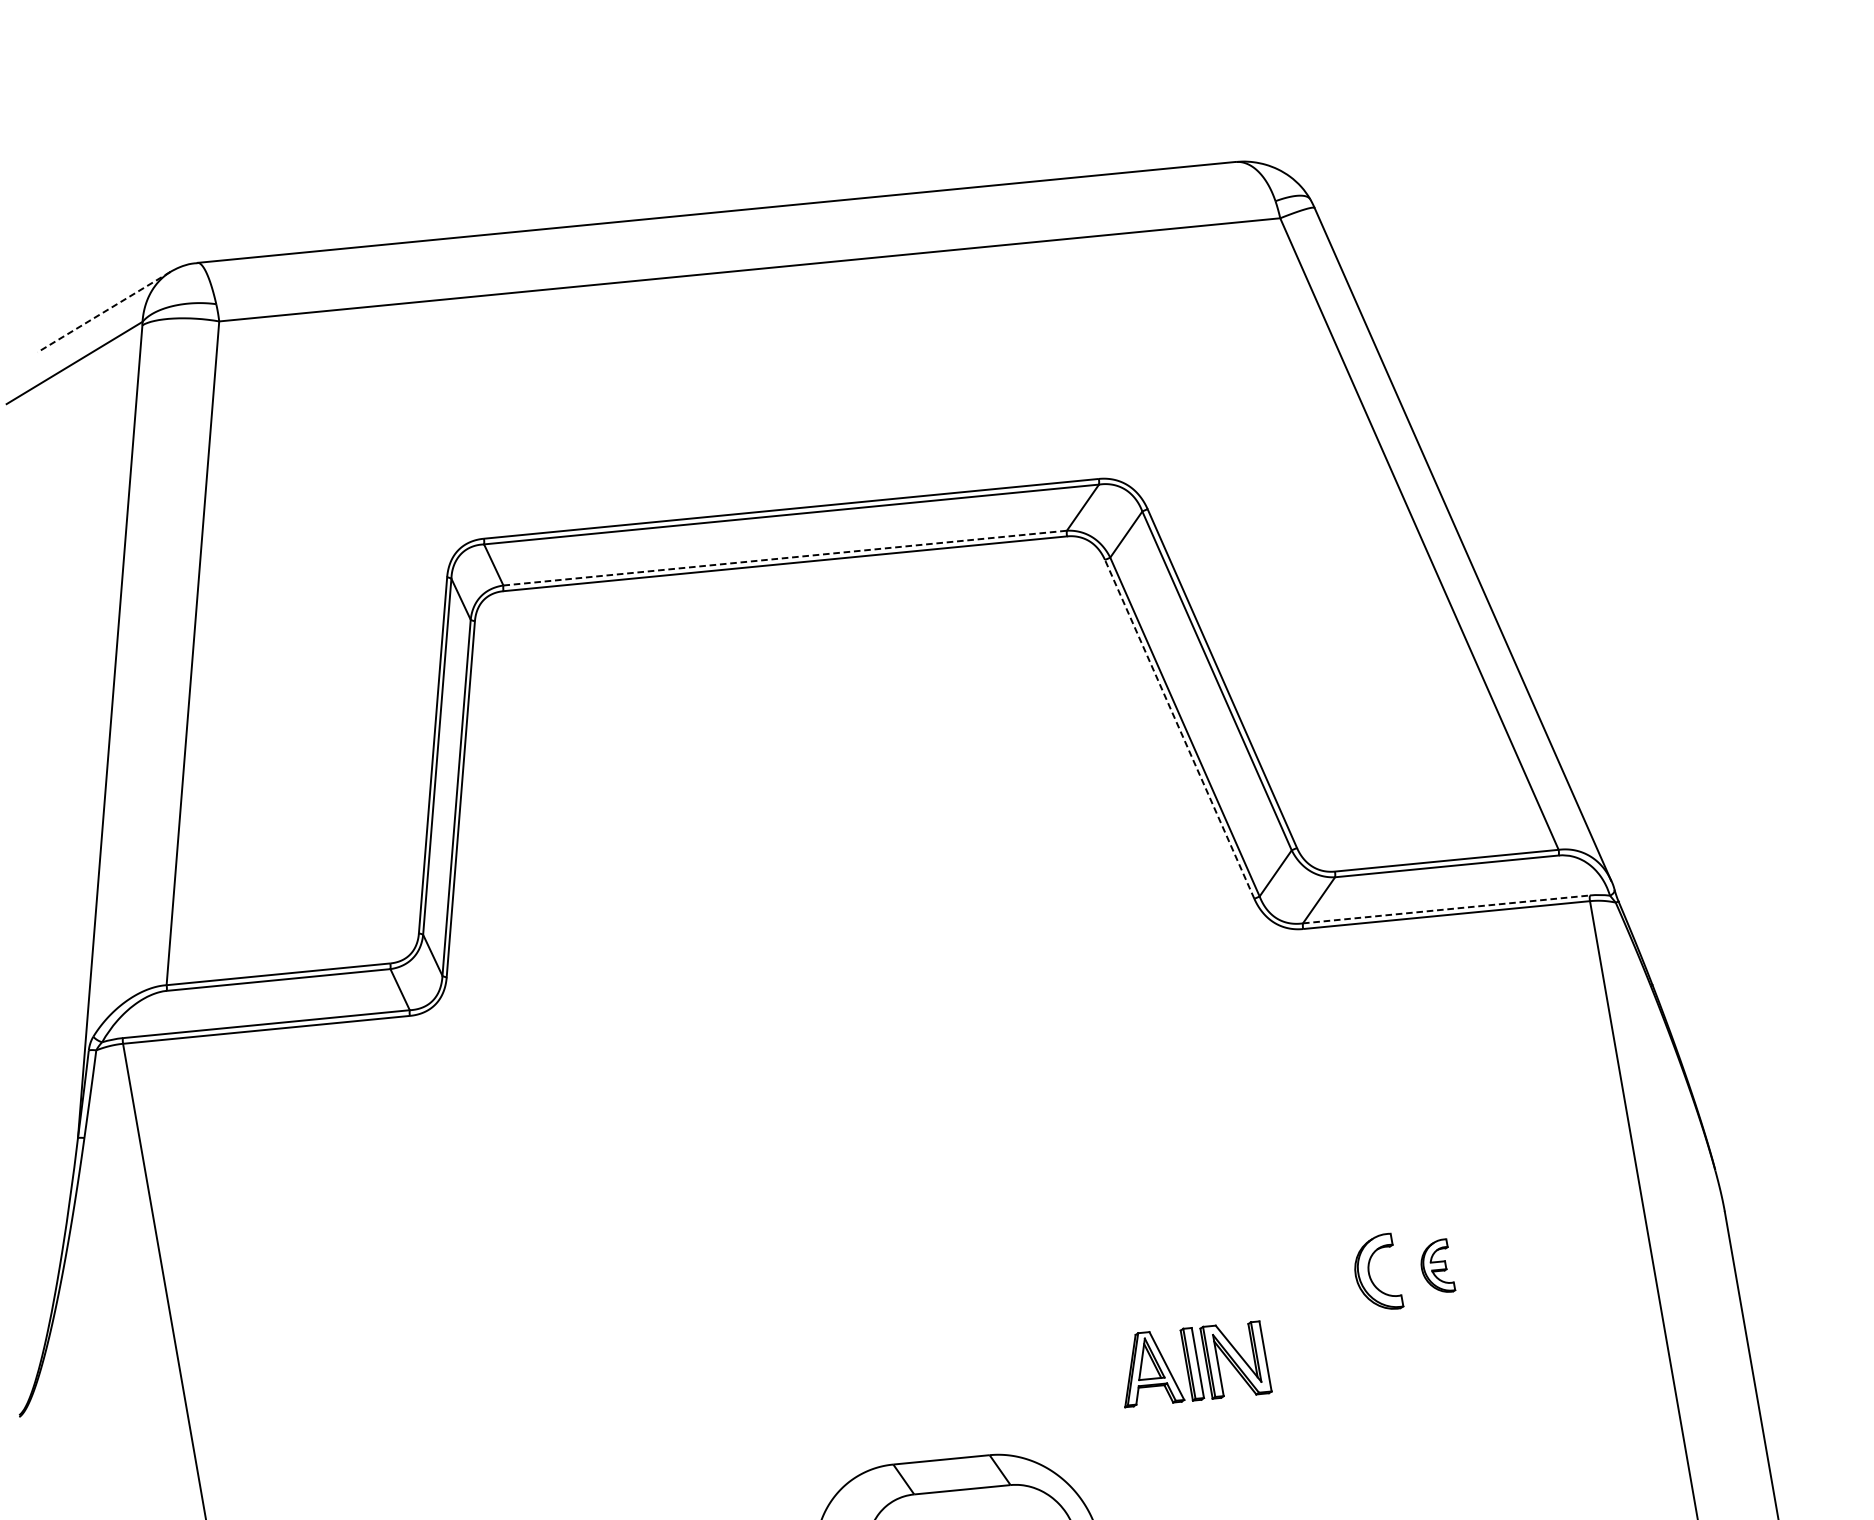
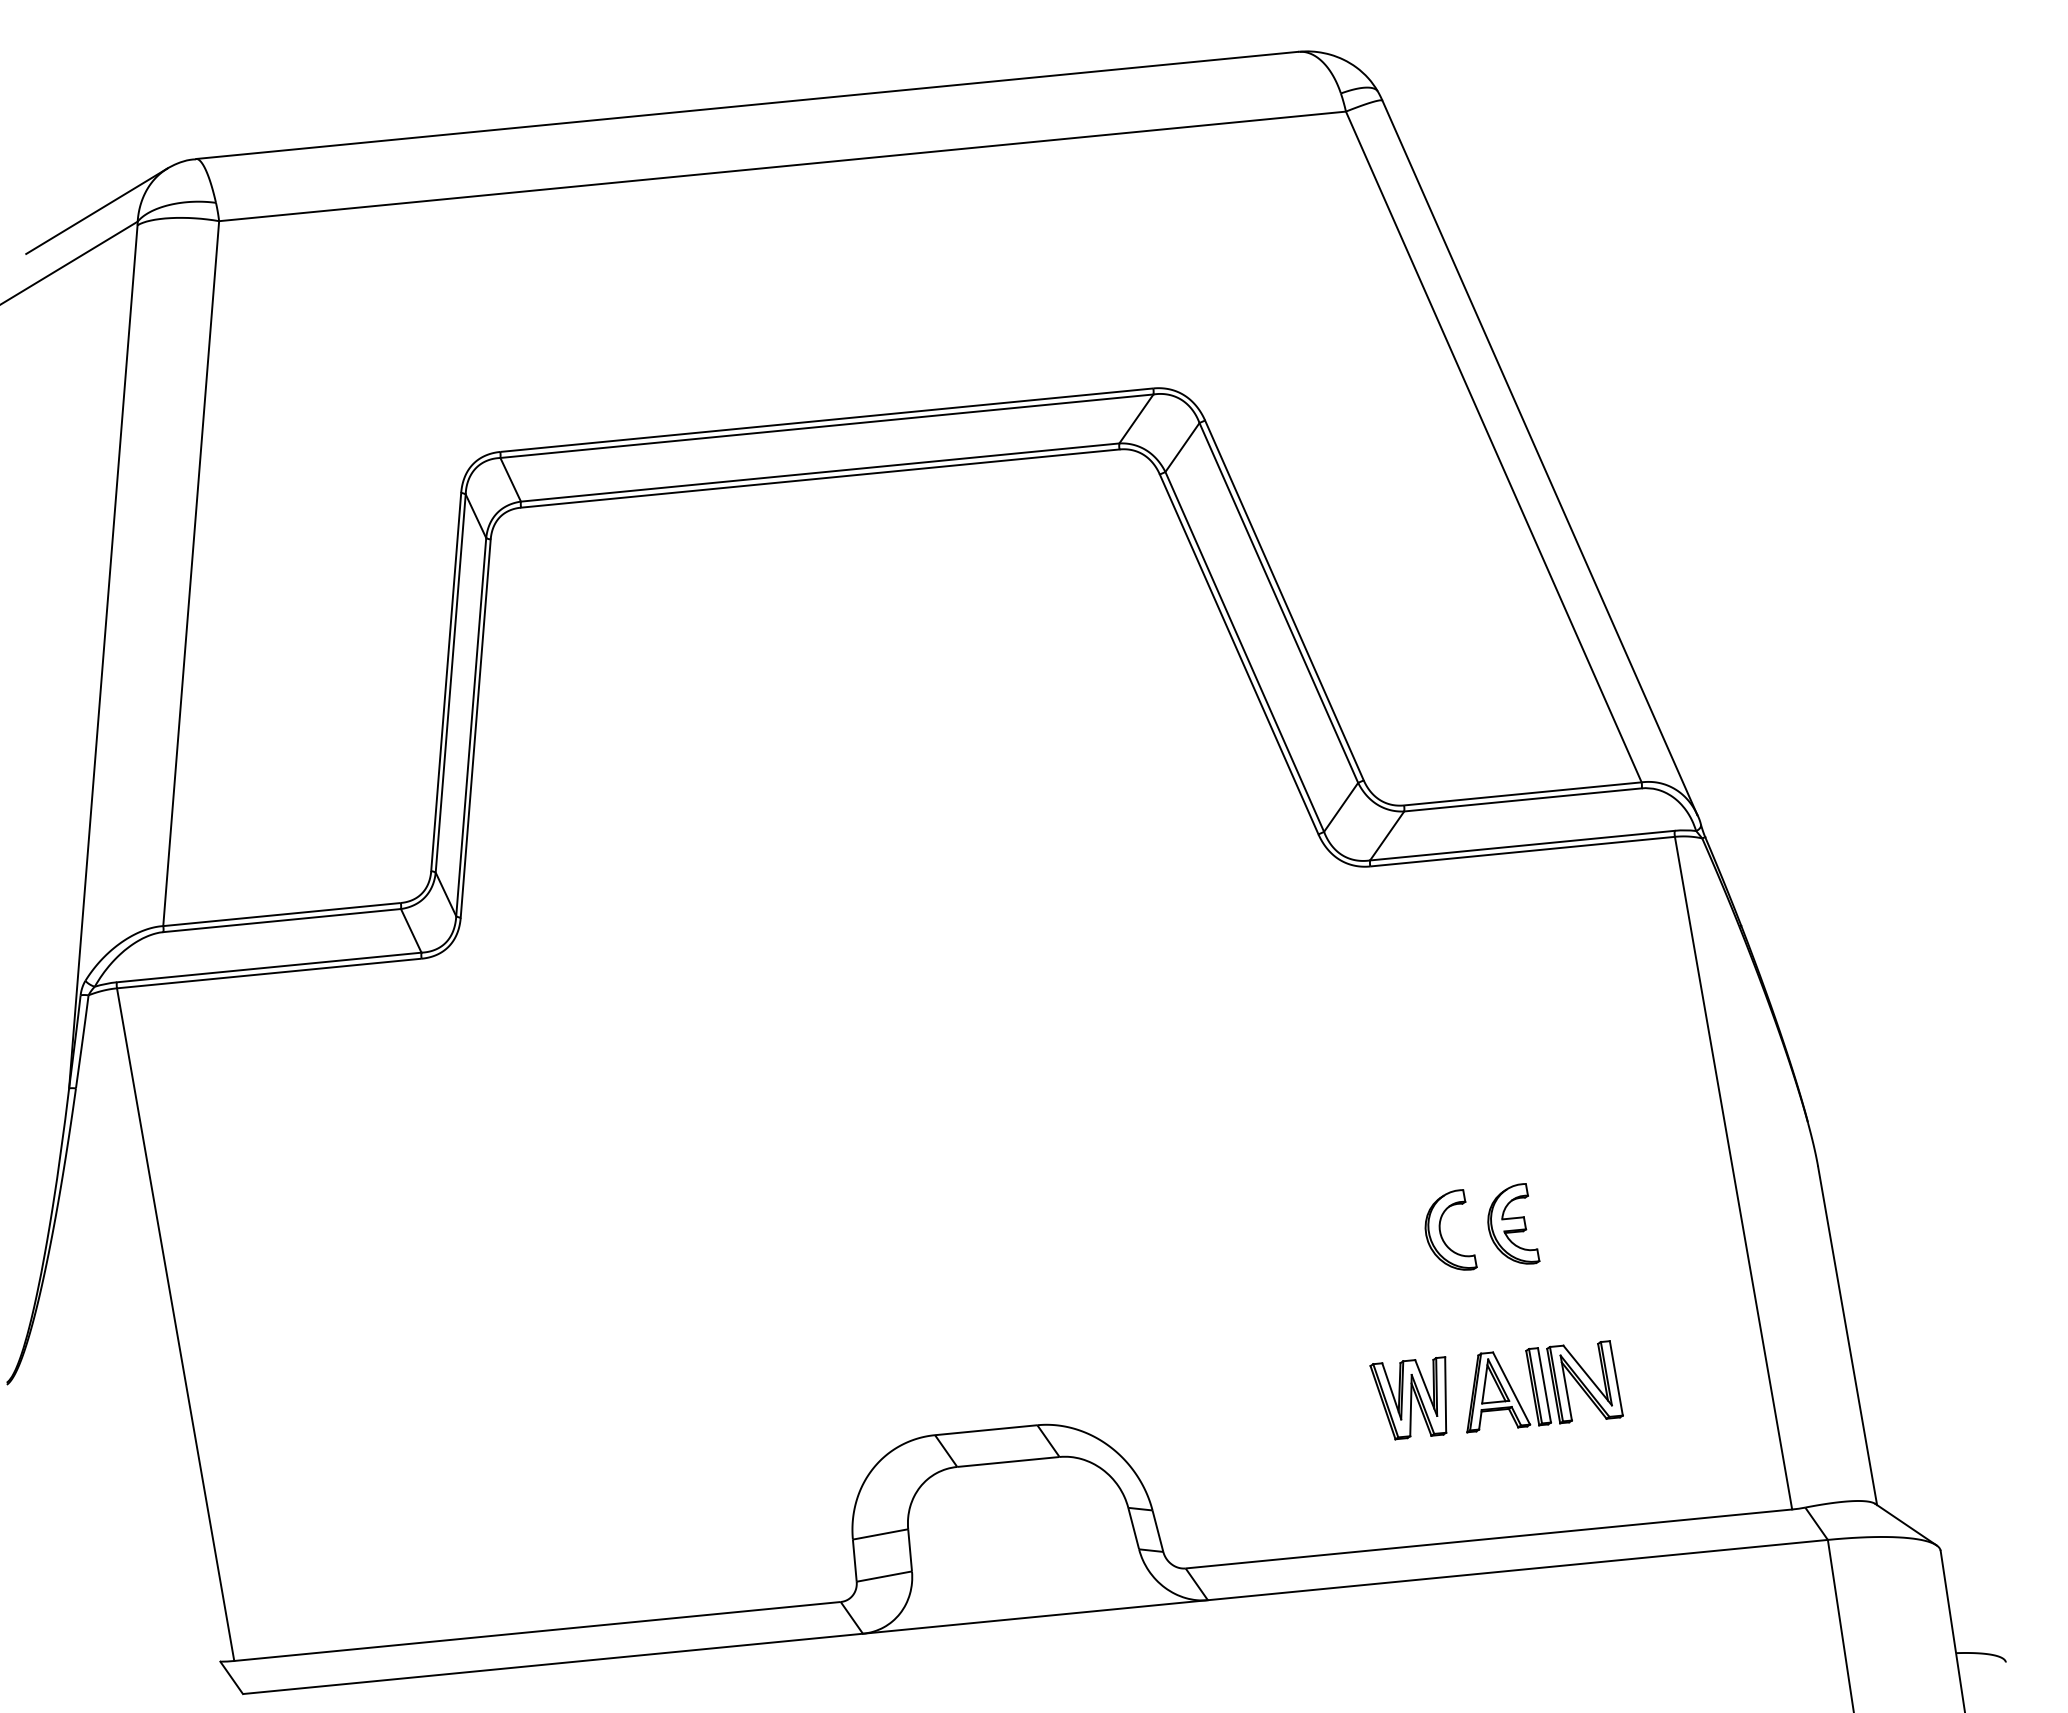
line: (103, 312) -> (96, 211), dashed -> solid
line: (785, 558) -> (820, 472), dashed -> solid
line: (1180, 729) -> (1239, 654), dashed -> solid
line: (1446, 909) -> (1522, 845), dashed -> solid
part: (1438, 1265) -> (1513, 1223), size x1.43
part: (1197, 1364) -> (1544, 1386), moved
part: (1339, 1430) -> (1408, 1398), added

